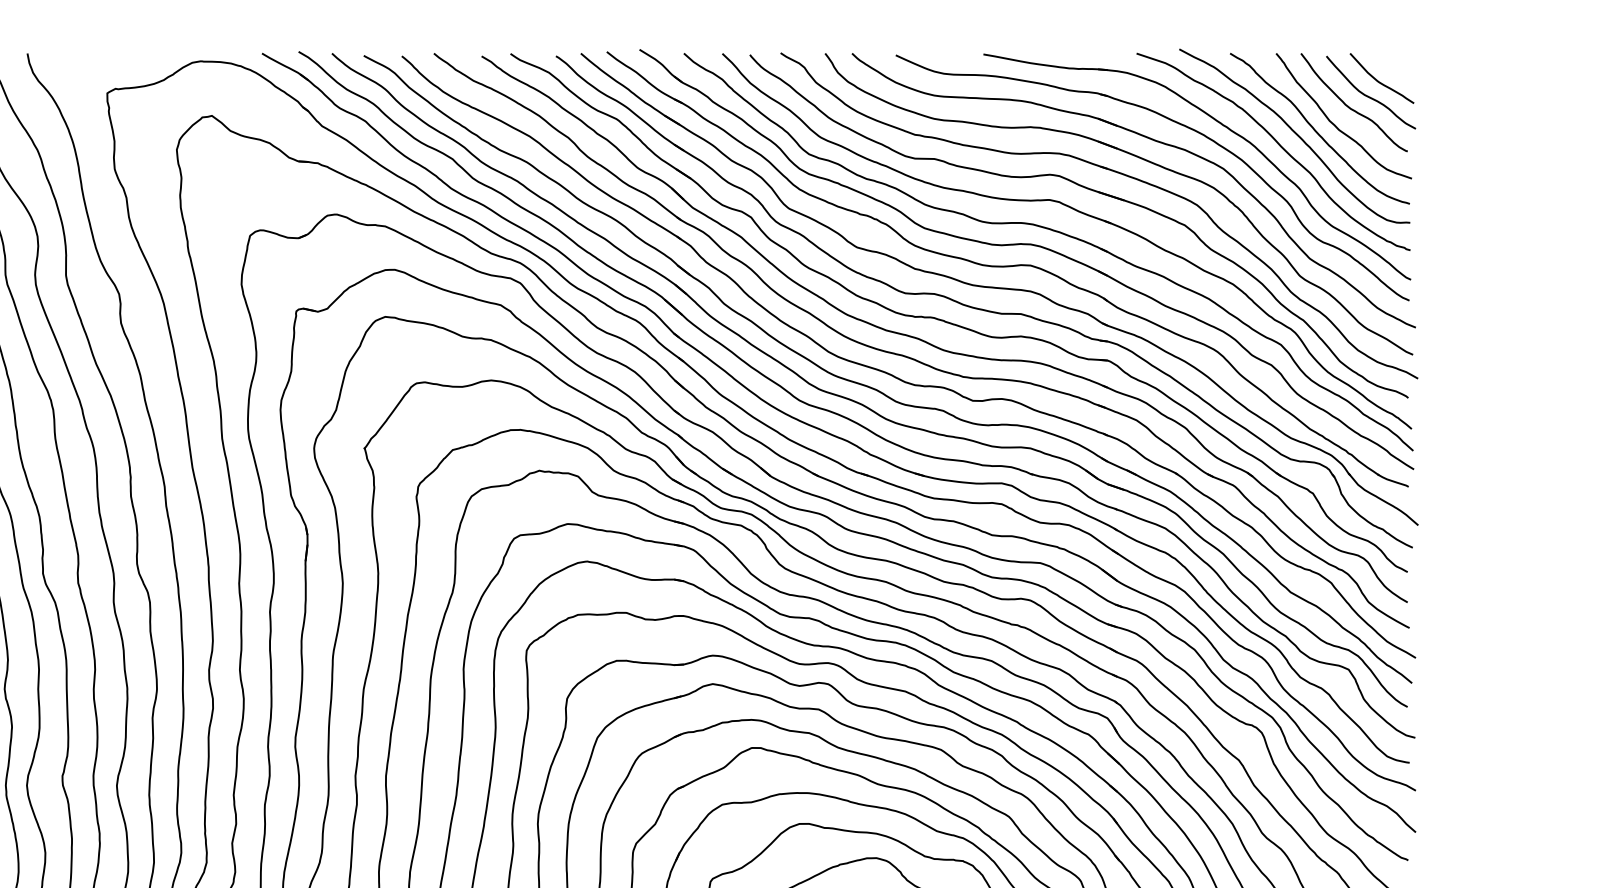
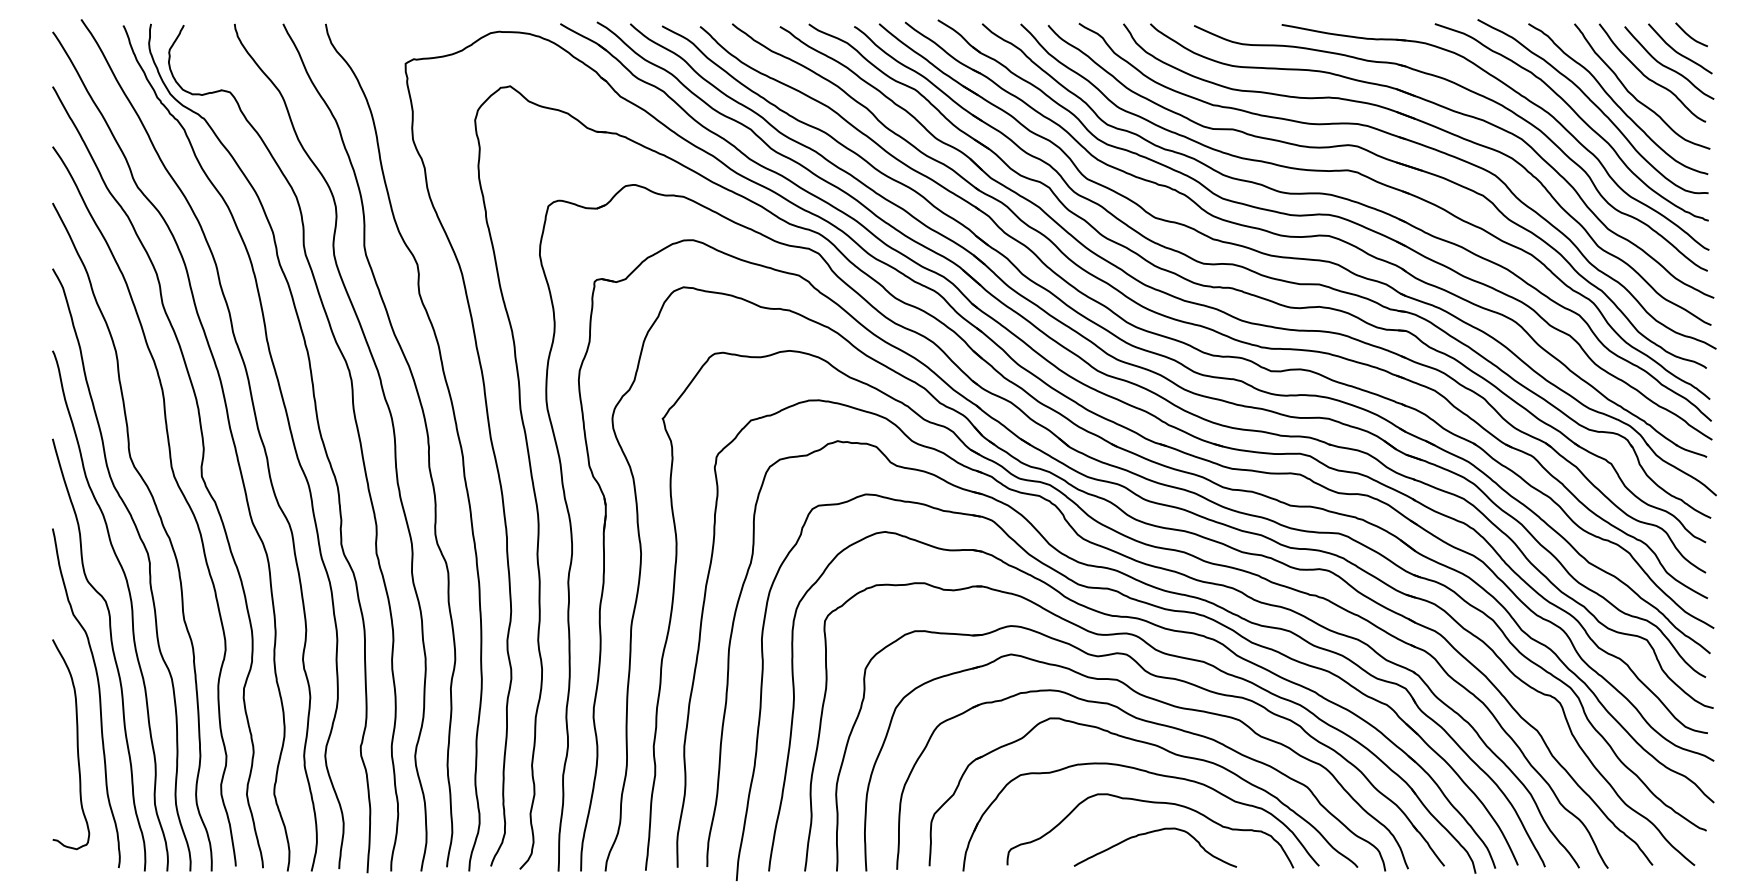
curve: (1392, 65) -> (1690, 35), added

